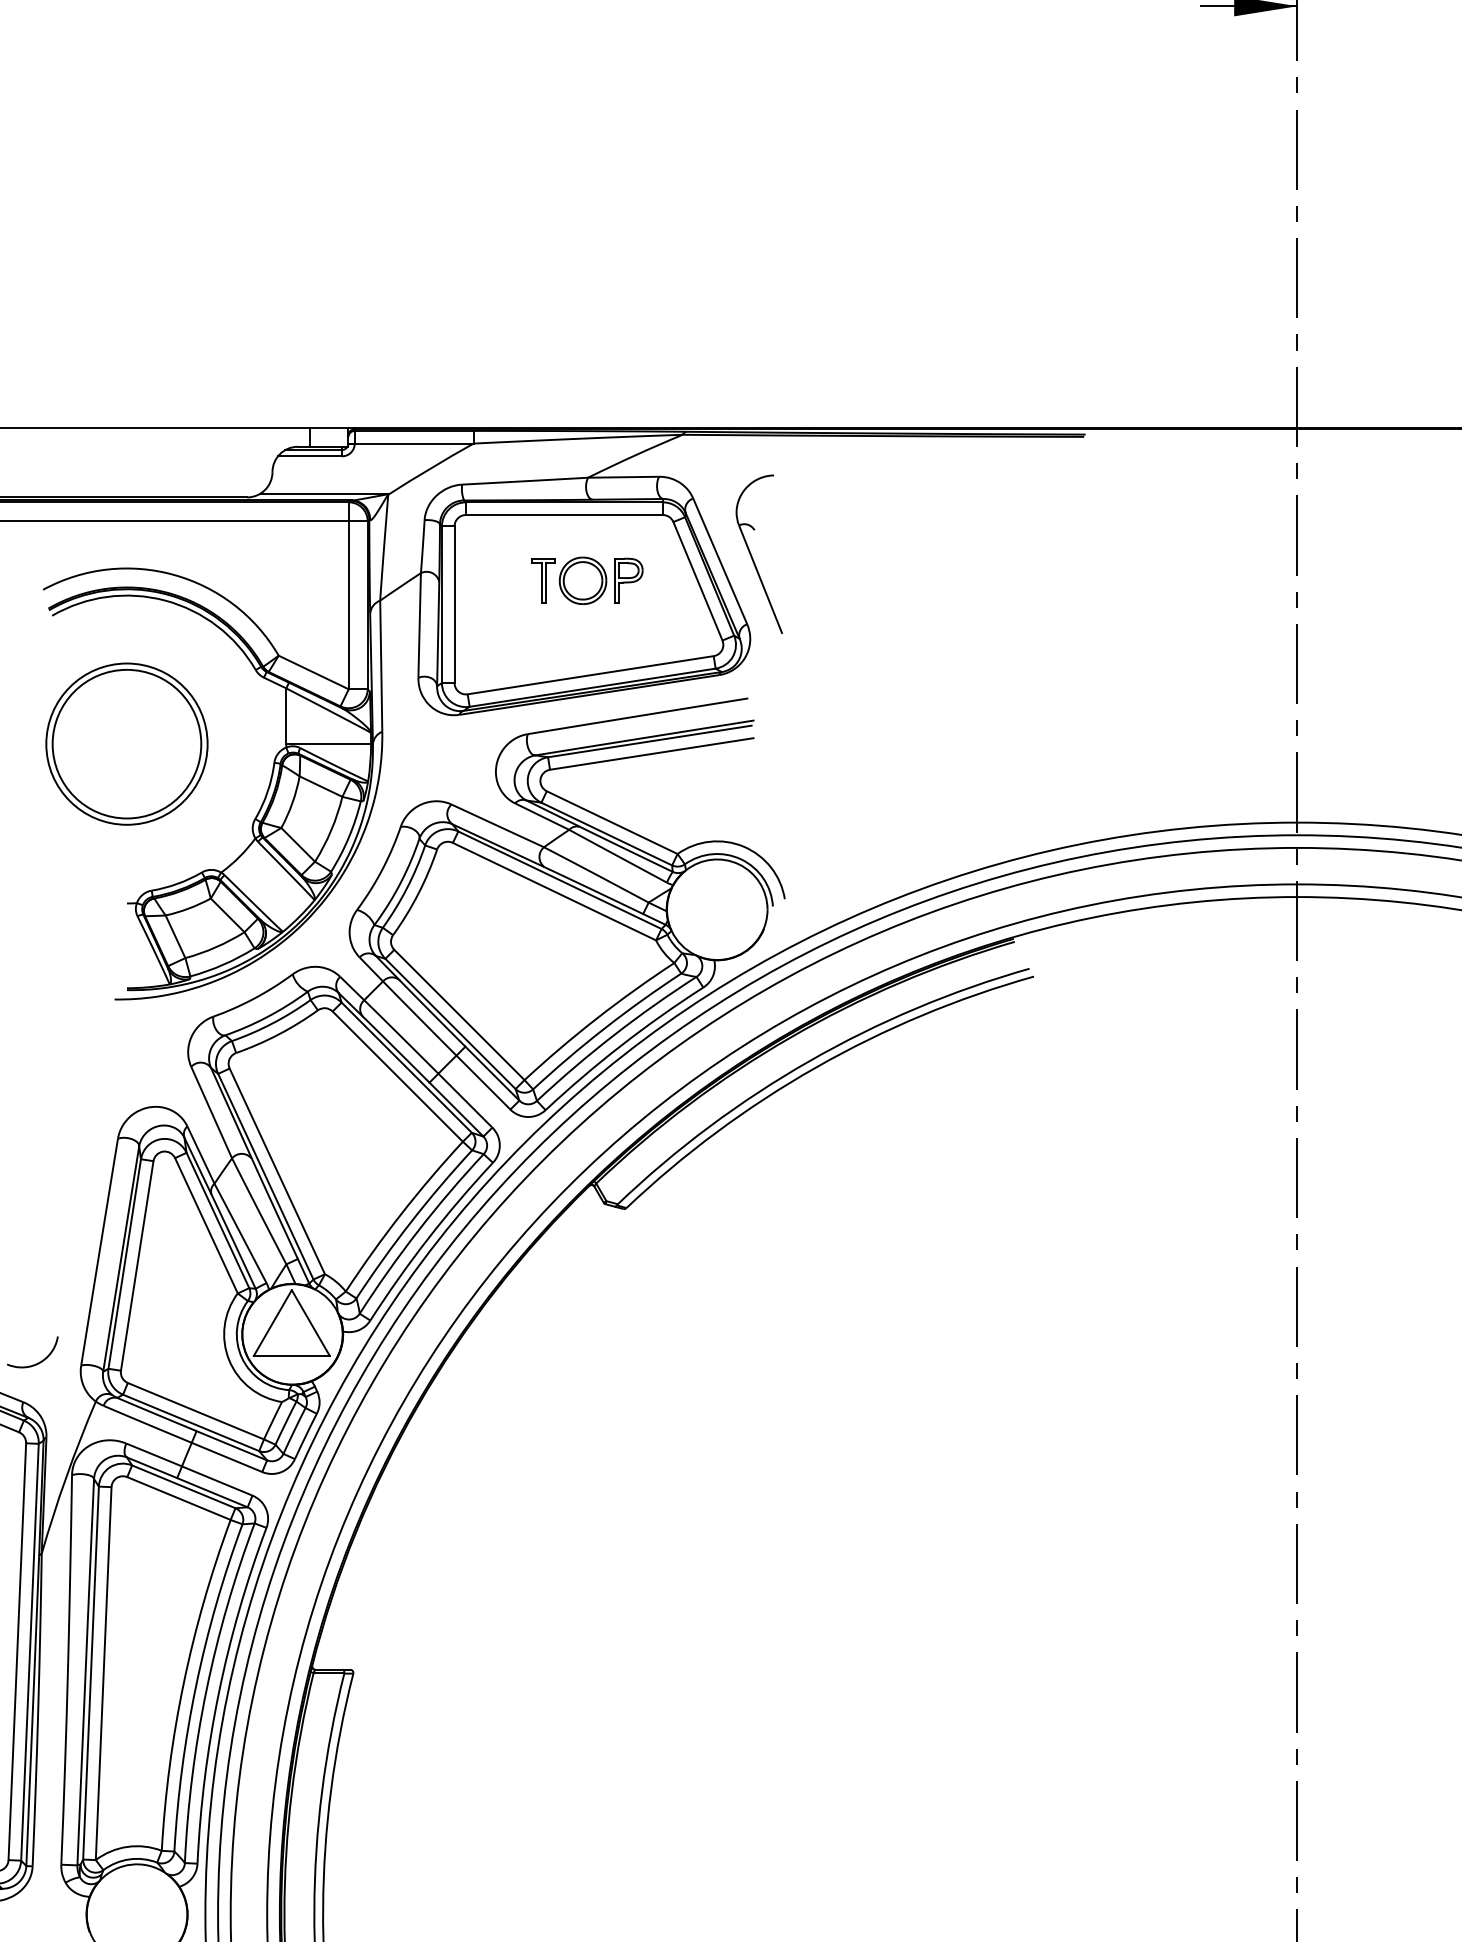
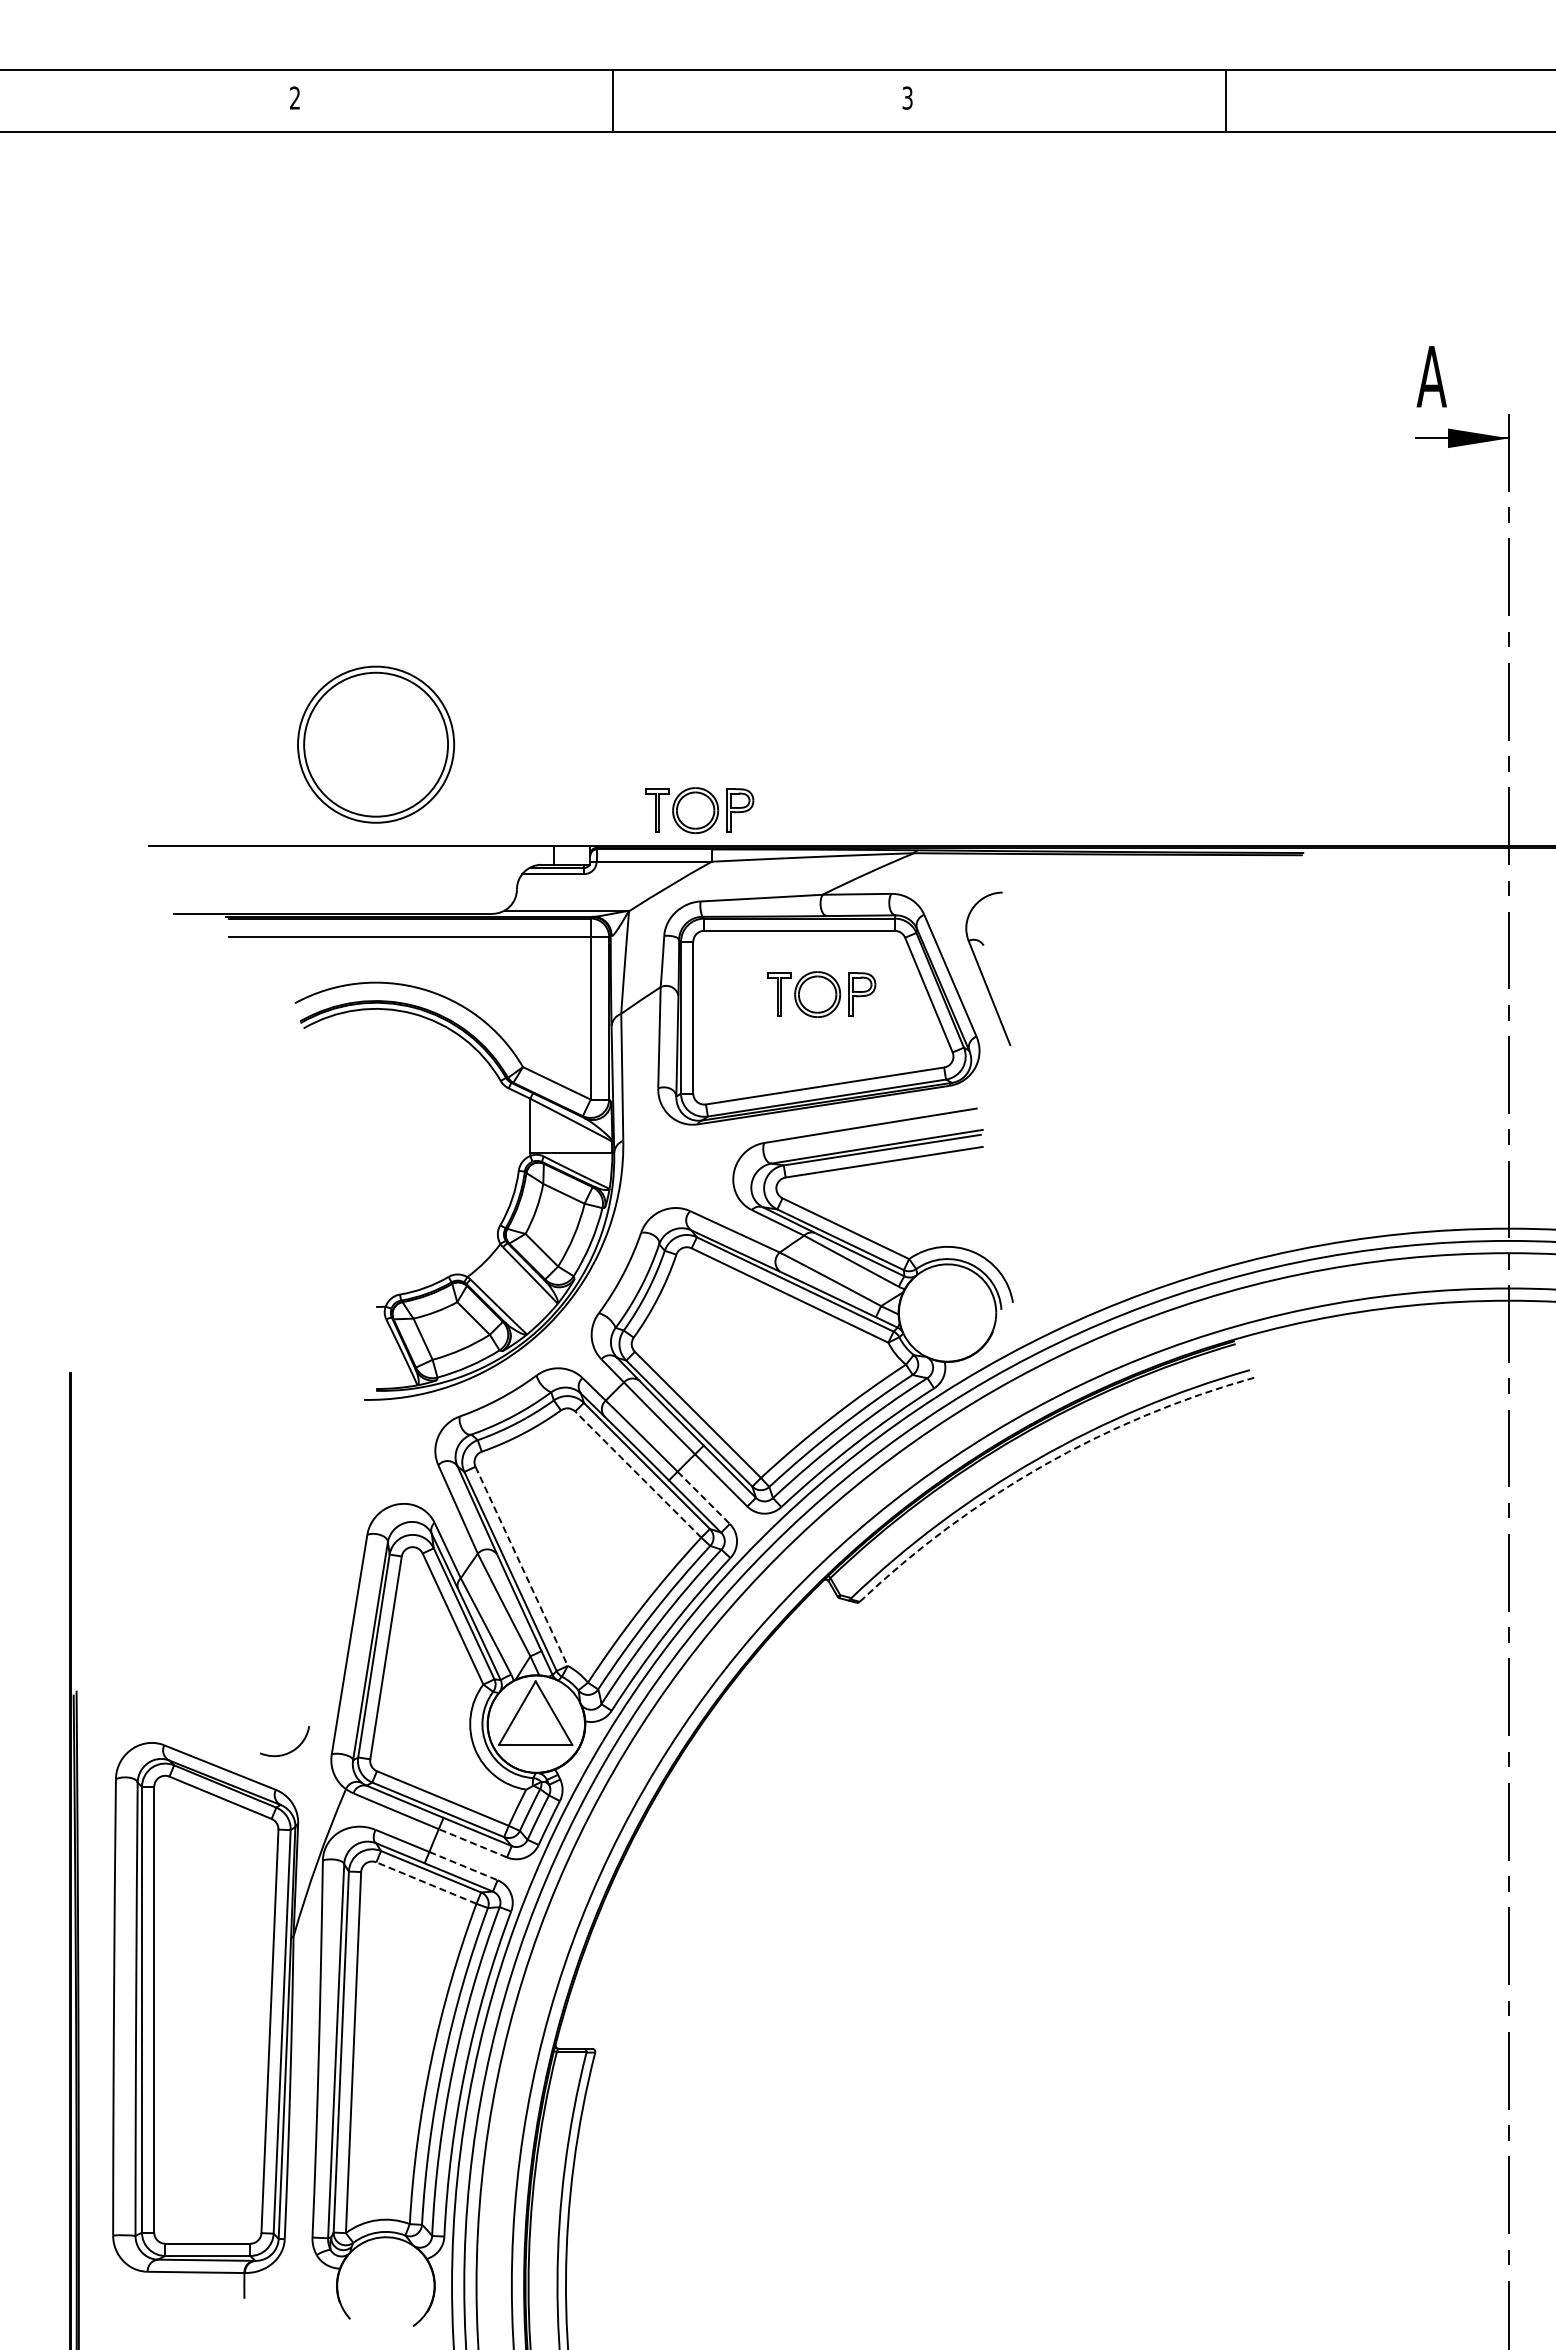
part: (461, 390) -> (699, 810), added
part: (127, 743) -> (376, 744), moved
arc: (816, 1067) -> (1043, 1465), solid -> dashed
line: (396, 1076) -> (637, 1474), solid -> dashed
line: (465, 1100) -> (703, 1497), solid -> dashed
line: (277, 1171) -> (521, 1566), solid -> dashed
line: (226, 1457) -> (472, 1843), solid -> dashed
line: (217, 1481) -> (463, 1866), solid -> dashed
line: (178, 1497) -> (425, 1882), solid -> dashed

